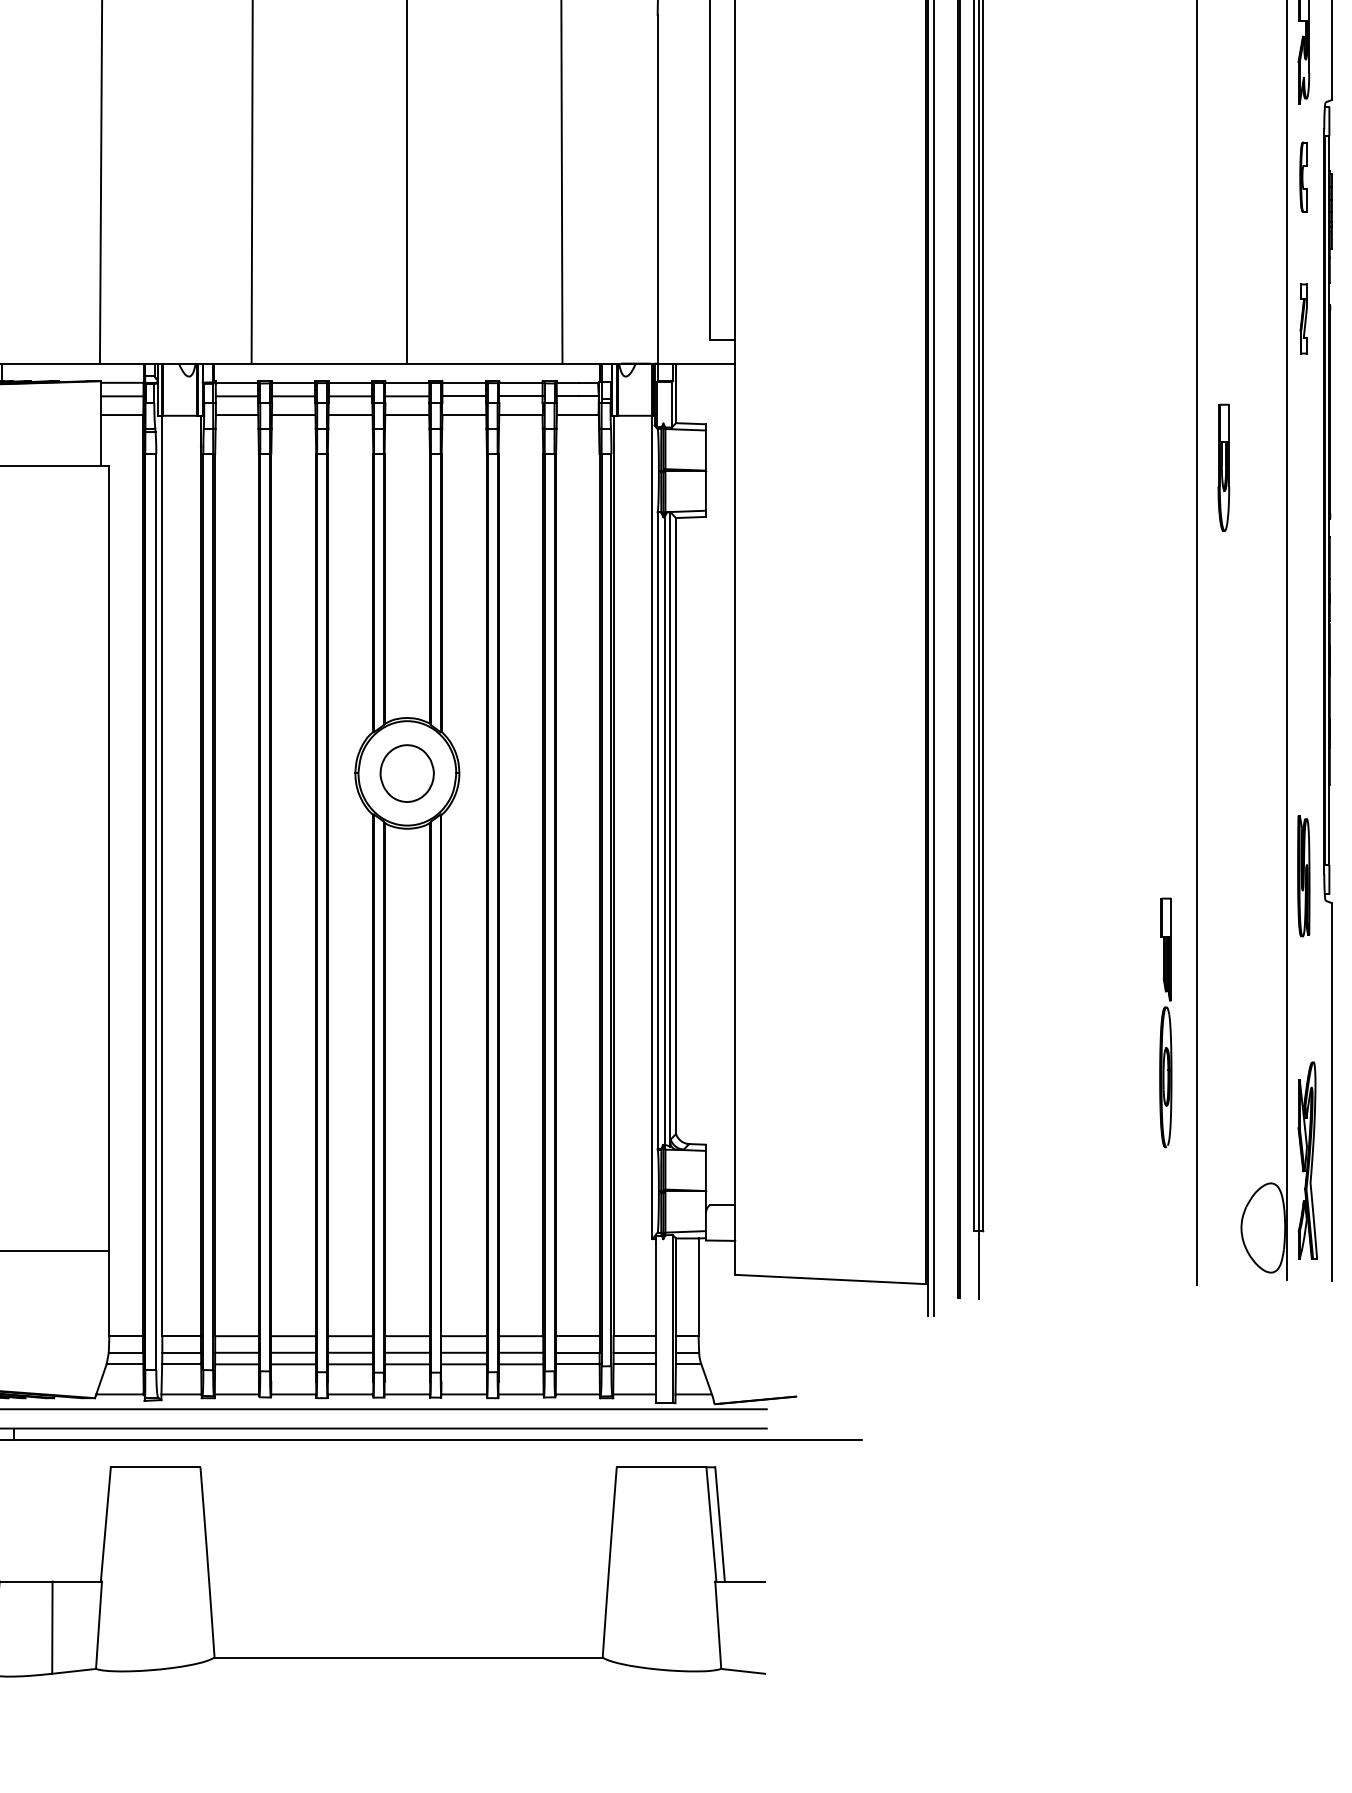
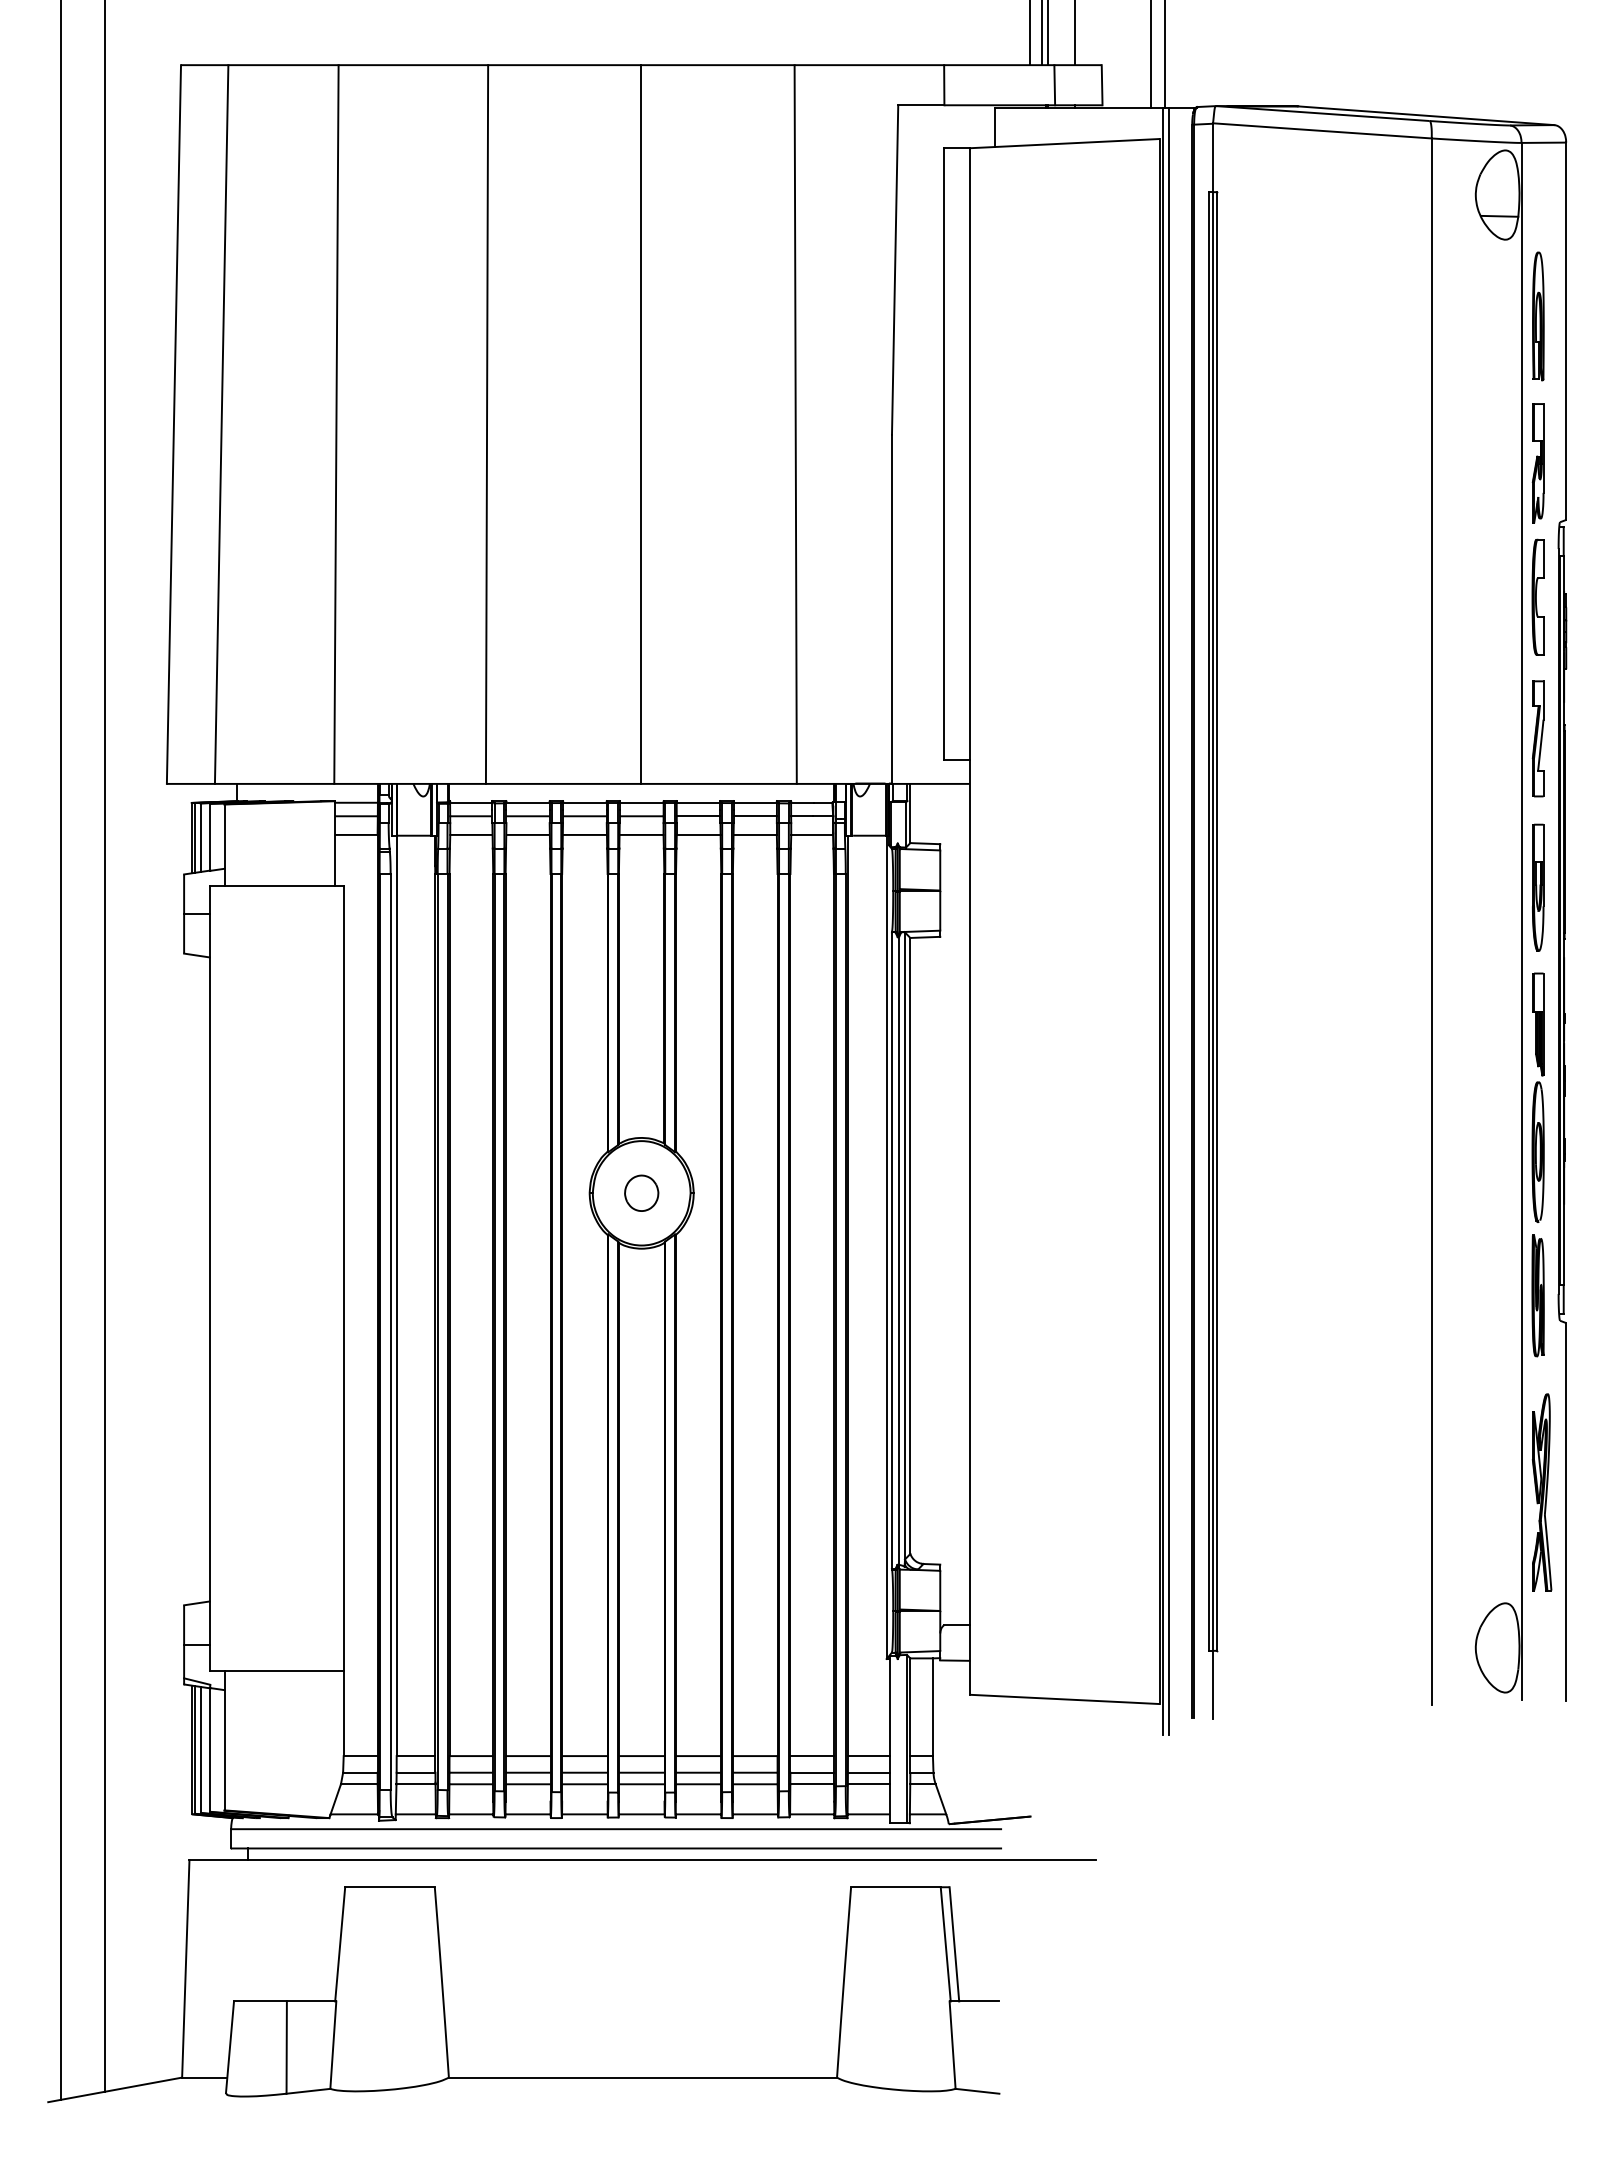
part: (1303, 176) -> (1537, 596), size x1.67
part: (1303, 318) -> (1537, 738), size x1.67
part: (1224, 467) -> (1538, 887), moved
part: (407, 772) -> (641, 1192), size x0.62
part: (1165, 1022) -> (1537, 1097), moved
part: (1307, 1160) -> (1541, 1492), moved

